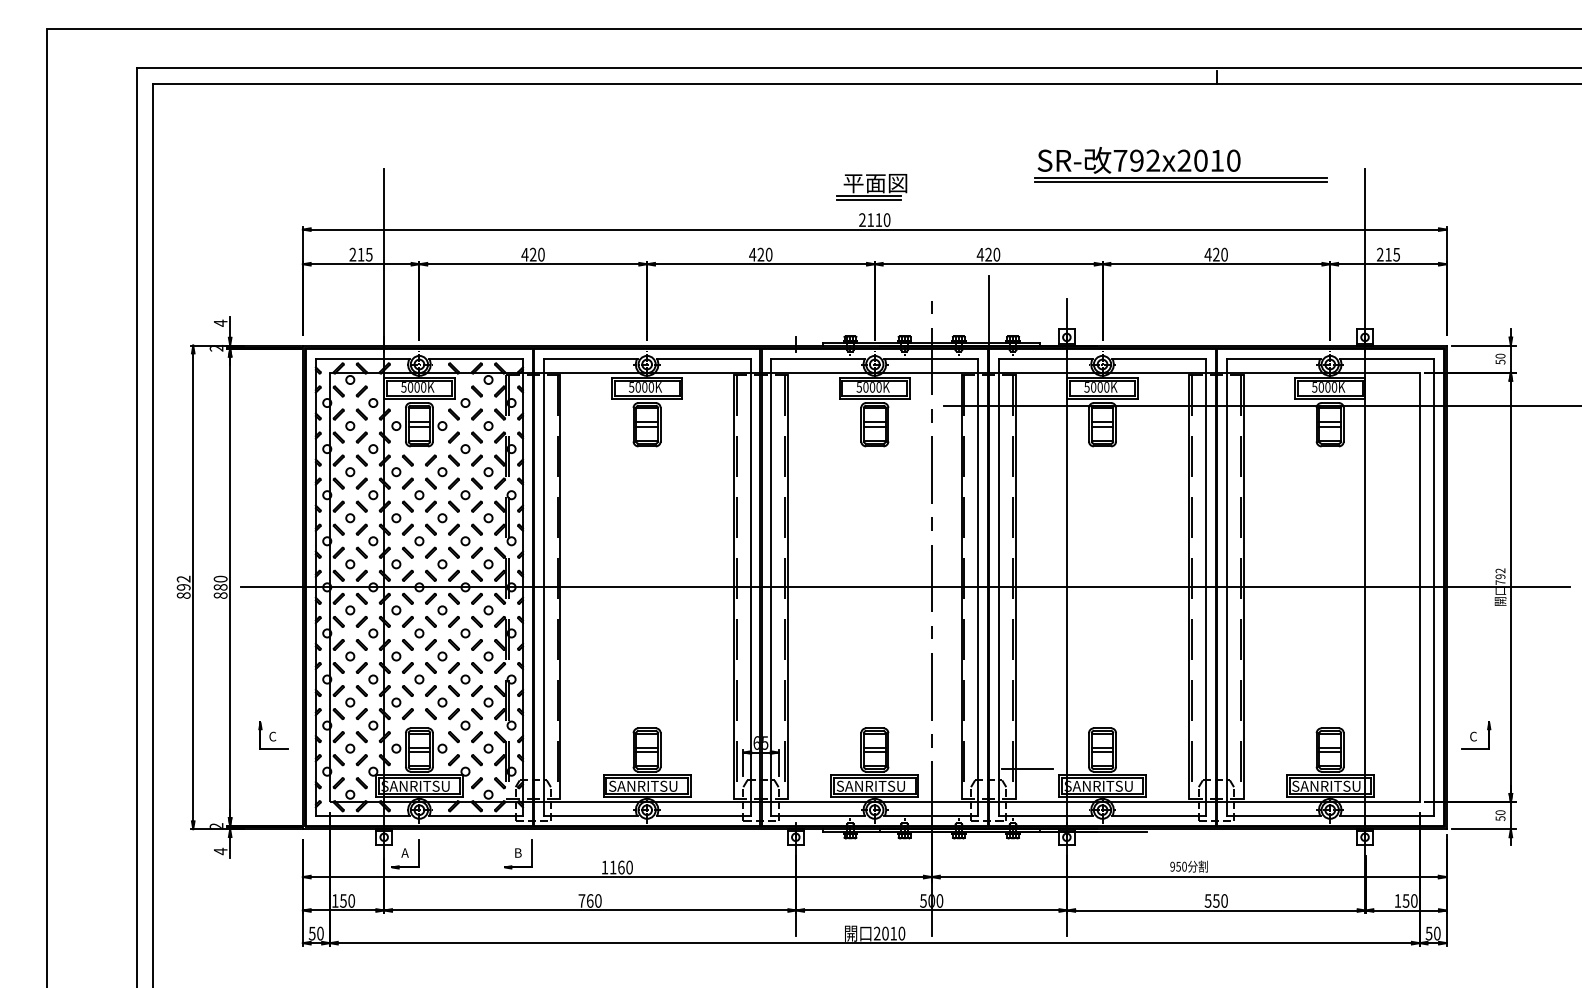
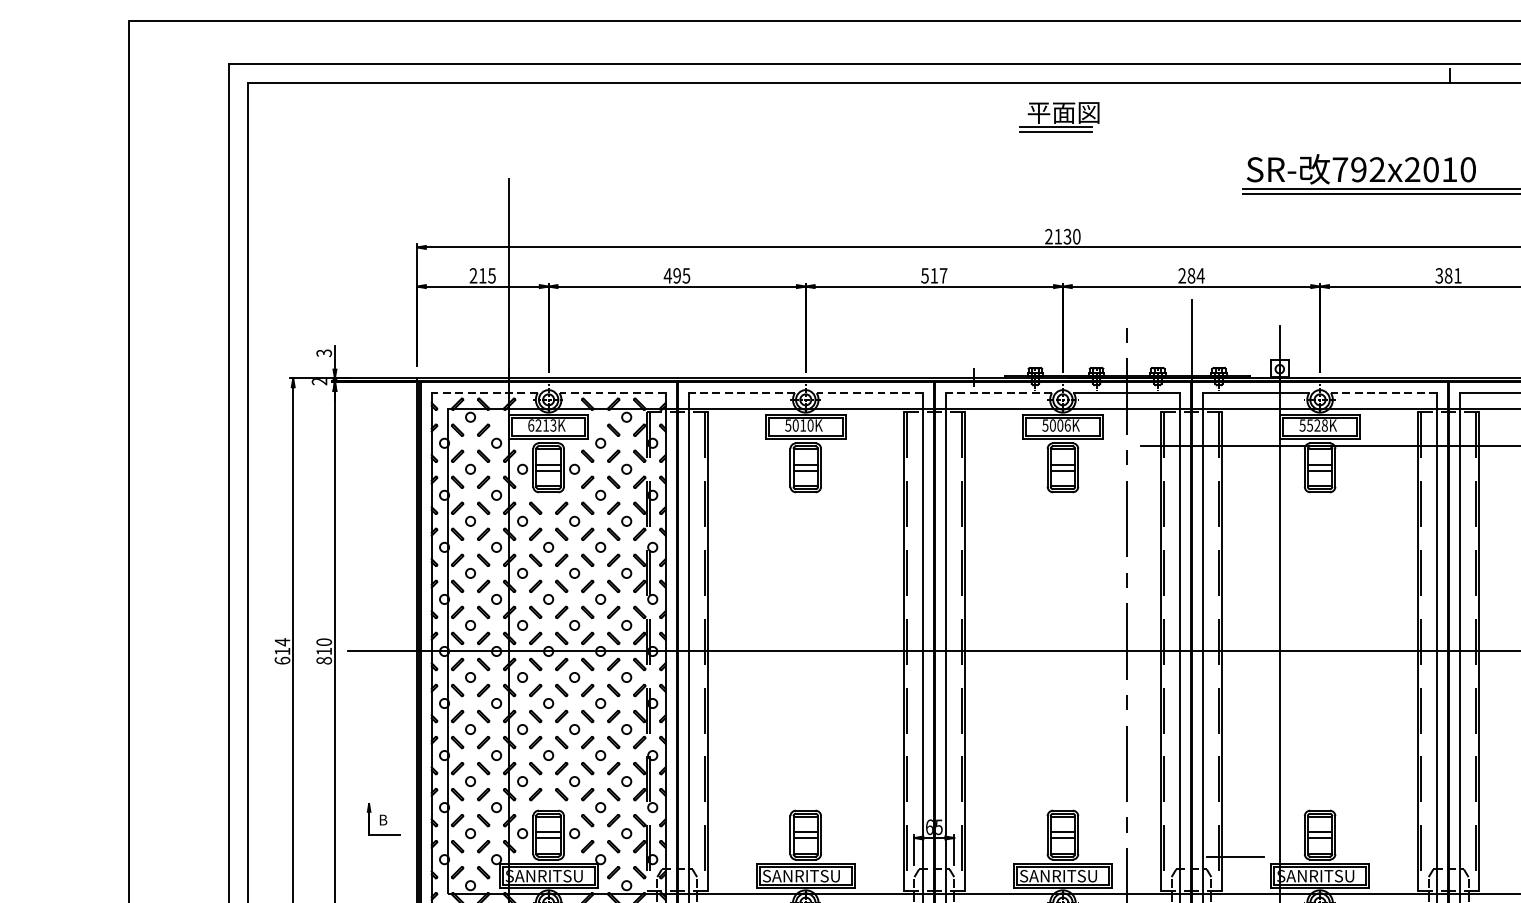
part: (871, 187) -> (1059, 117), moved
text: (878, 220) -> (1067, 237), 2110 -> 2130
text: (536, 254) -> (680, 275), 420 -> 495
text: (760, 254) -> (933, 275), 420 -> 517
text: (988, 254) -> (1191, 275), 420 -> 284
text: (1215, 254) -> (1447, 275), 420 -> 381
text: (220, 322) -> (324, 352), 4 -> 3
line: (362, 358) -> (484, 393), solid -> dashed
line: (476, 358) -> (613, 393), solid -> dashed
line: (590, 358) -> (741, 393), solid -> dashed
line: (703, 358) -> (869, 393), solid -> dashed
line: (818, 358) -> (999, 393), solid -> dashed
line: (1159, 358) -> (1384, 393), solid -> dashed
text: (413, 387) -> (541, 425), 5000K -> 6213K
text: (644, 387) -> (802, 425), 5000K -> 5010K
text: (878, 387) -> (1067, 425), 5000K -> 5006K
text: (1099, 387) -> (1316, 425), 5000K -> 5528K
text: (183, 586) -> (282, 650), 892 -> 614
text: (220, 587) -> (324, 651), 880 -> 810
text: (272, 736) -> (382, 819), C -> B

